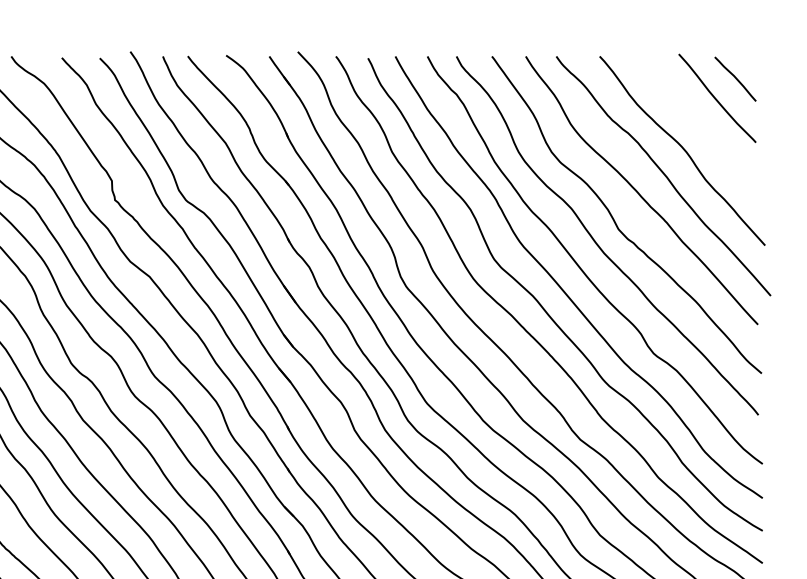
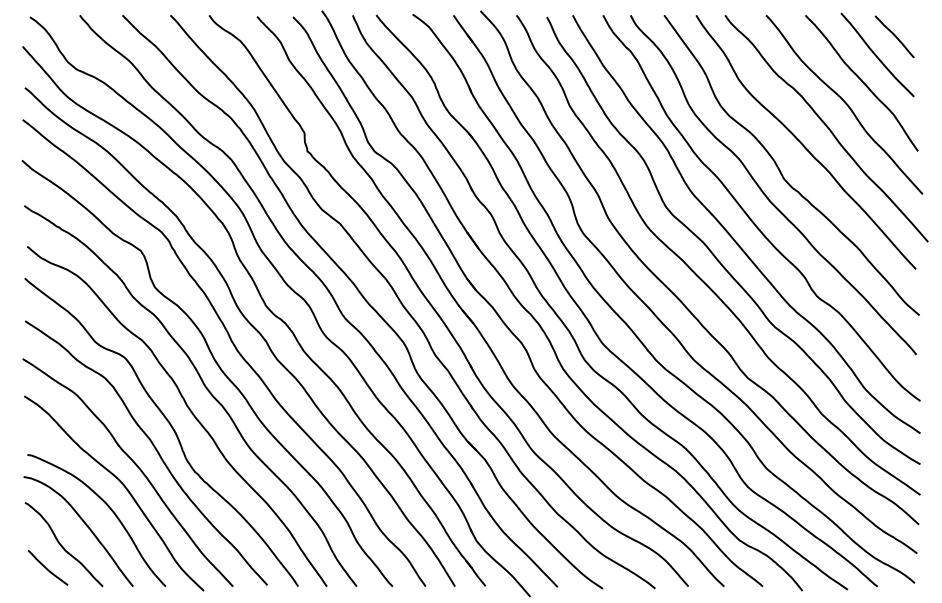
curve: (701, 127) -> (862, 82), added

